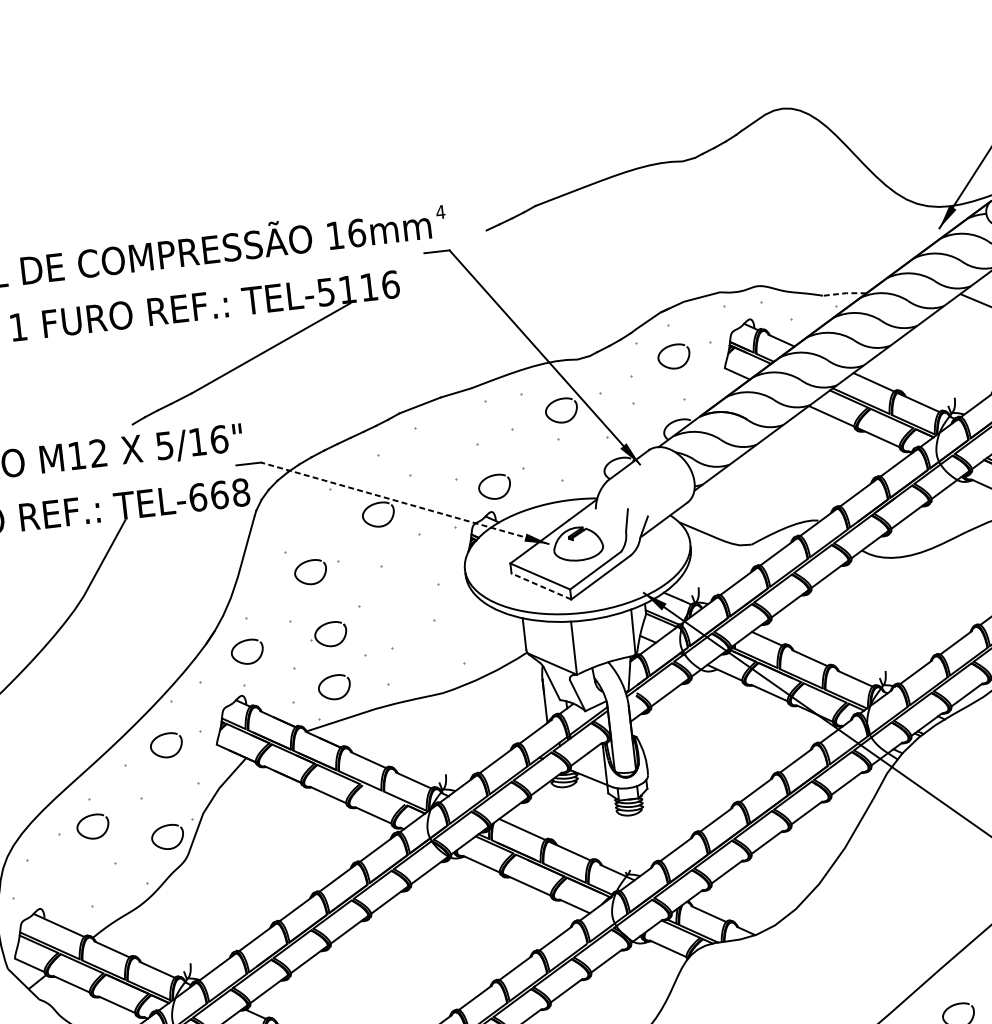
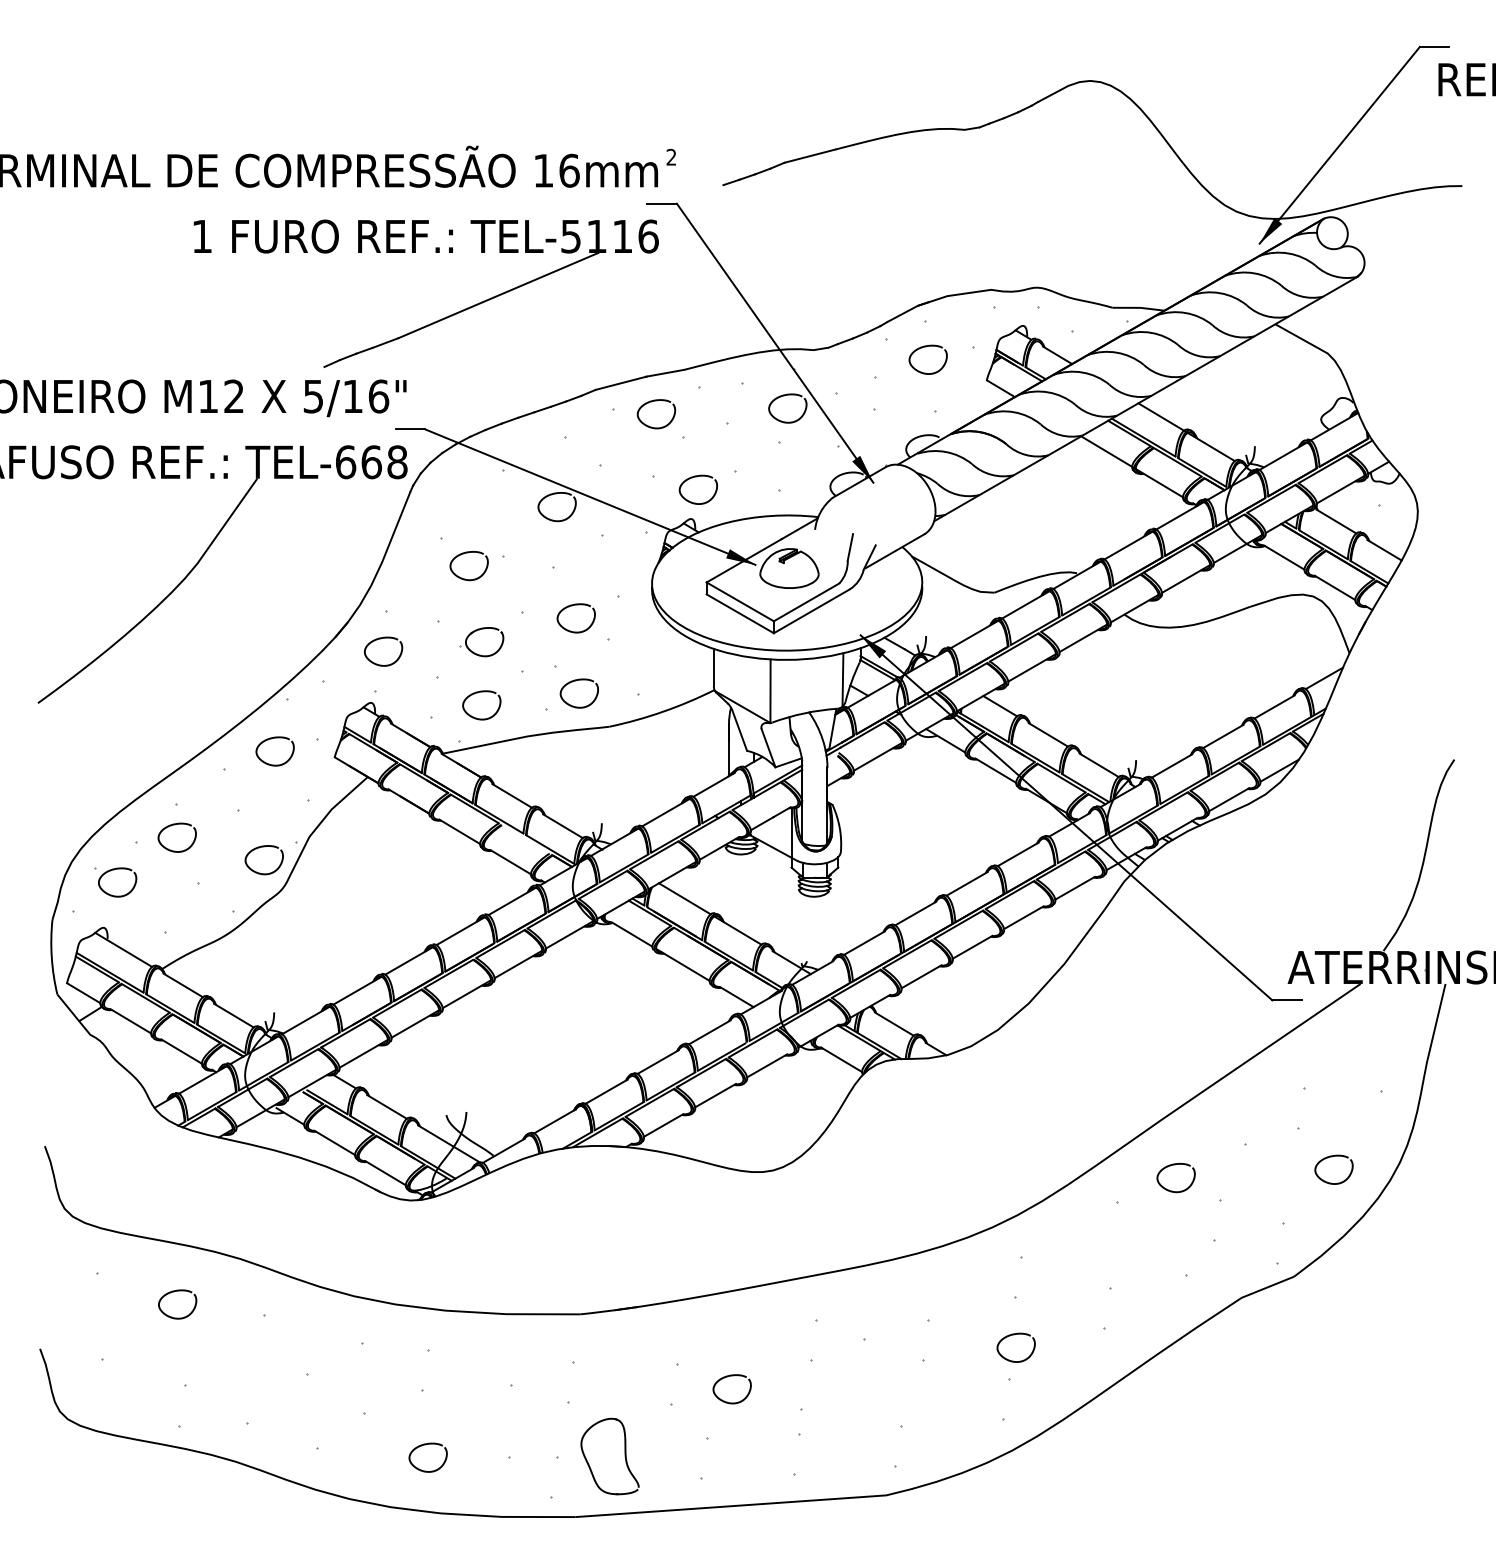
text: (440, 211) -> (671, 156), 4 -> 2
line: (845, 292) -> (1139, 307), dashed -> solid
part: (220, 376) -> (434, 321), moved
curve: (451, 417) -> (656, 401), added
line: (404, 502) -> (589, 496), dashed -> solid
line: (541, 586) -> (740, 613), dashed -> solid
curve: (400, 596) -> (572, 606), added
curve: (411, 658) -> (576, 681), added
curve: (43, 860) -> (114, 870), added

